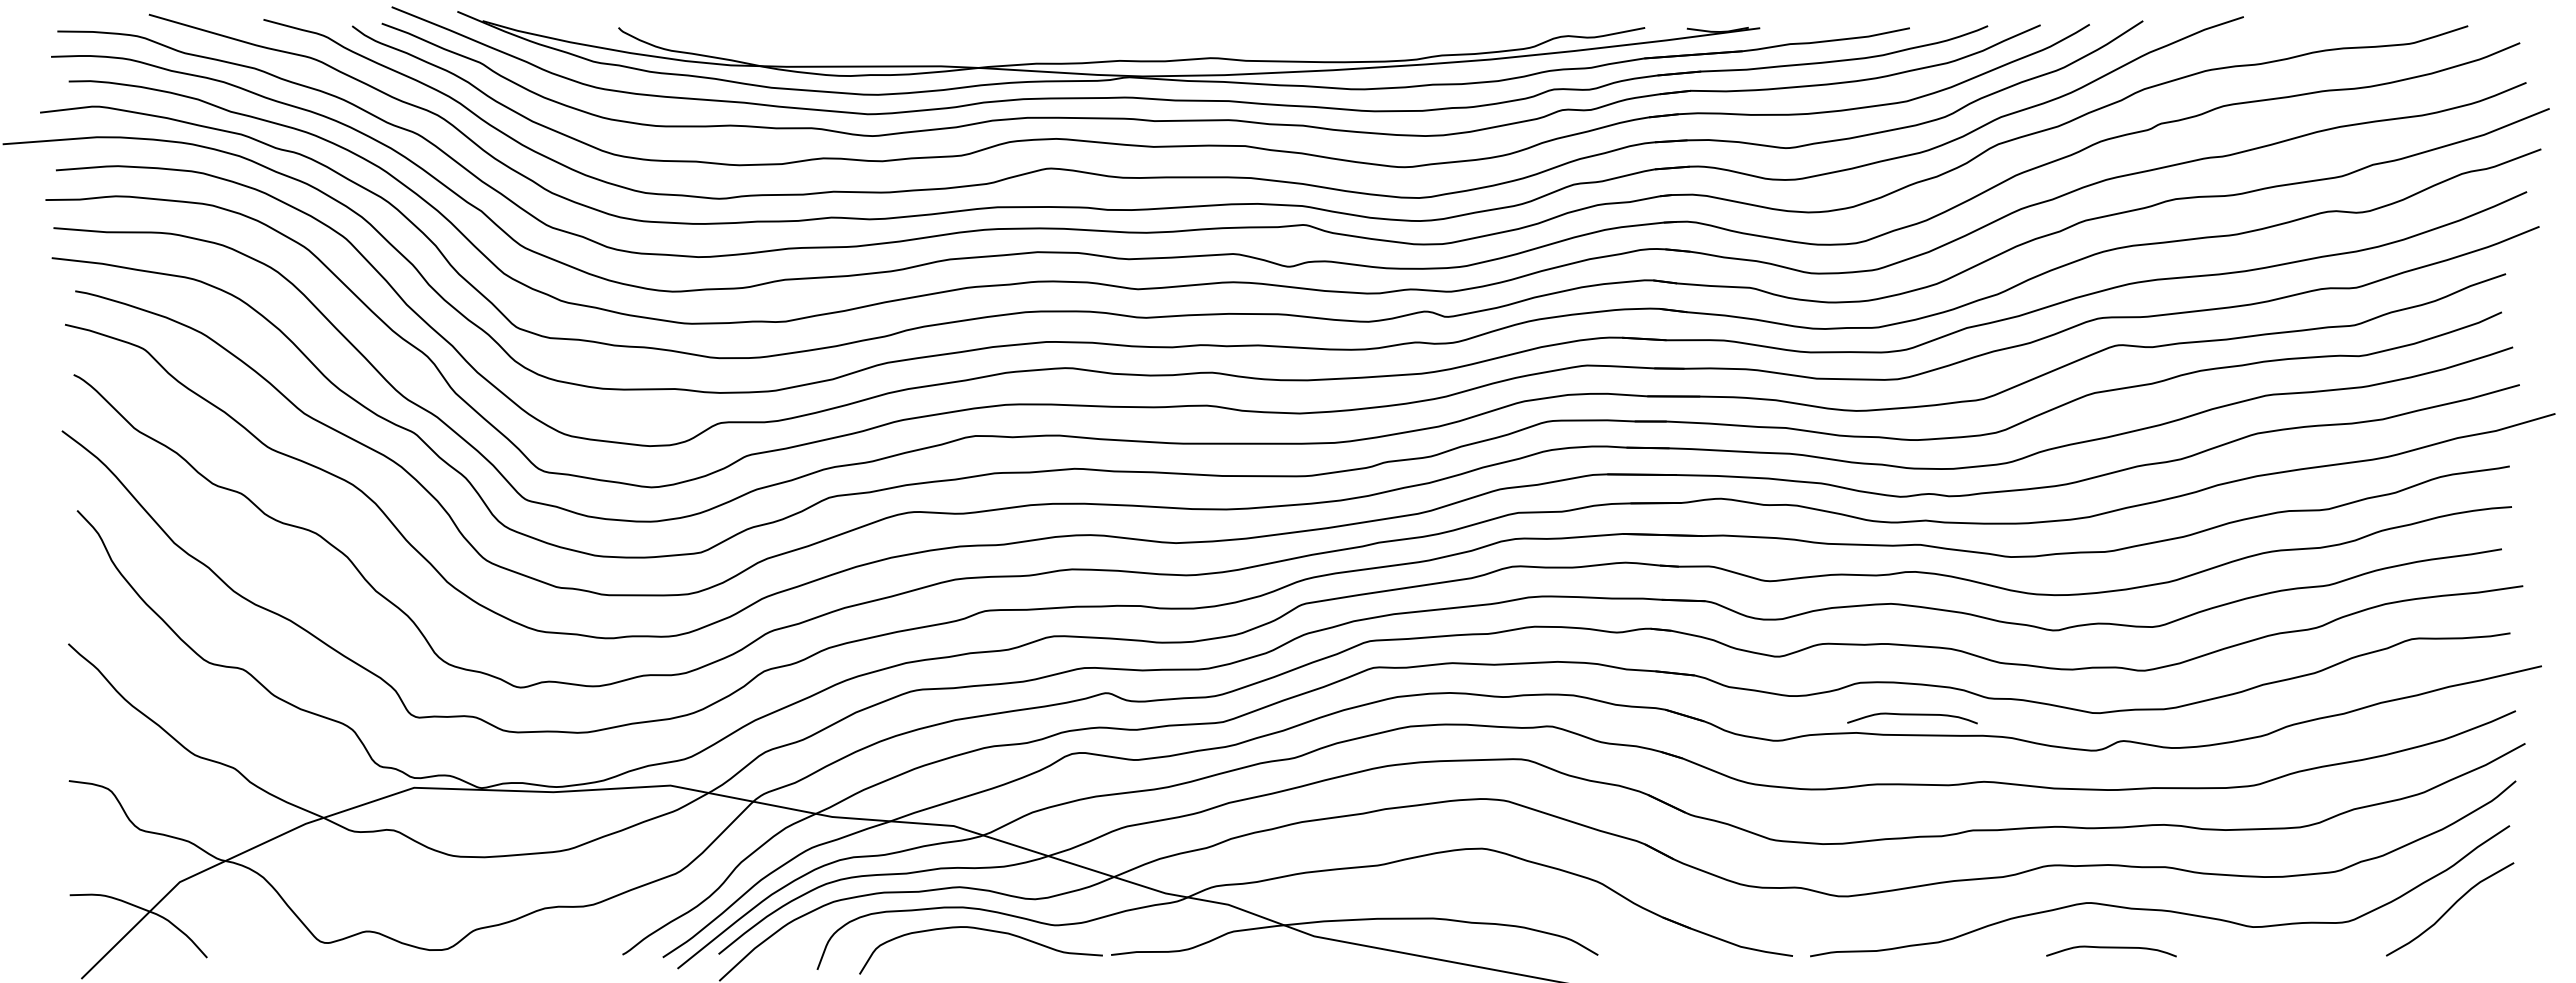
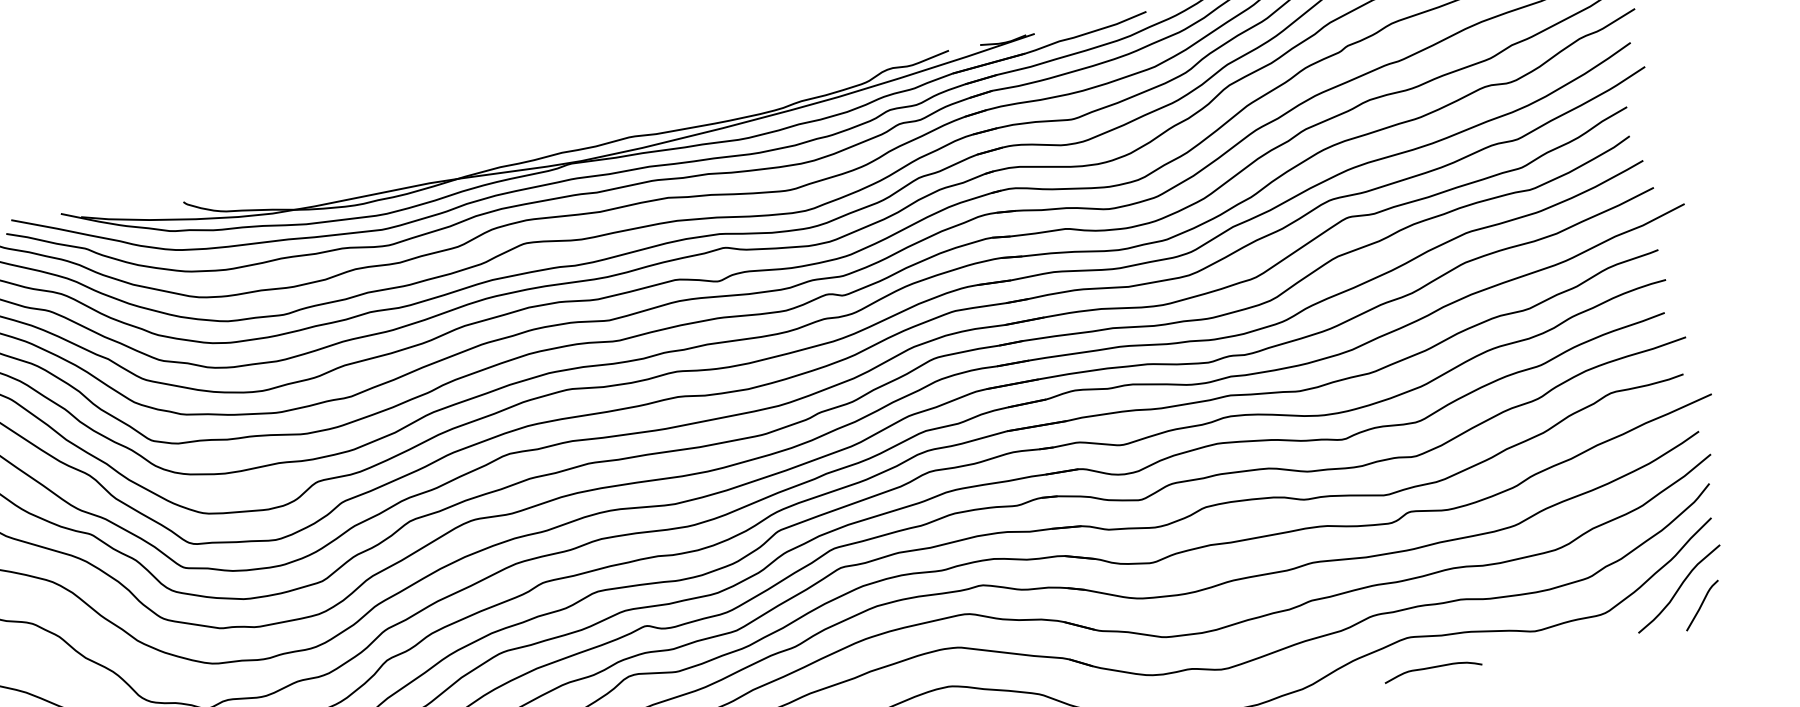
curve: (1912, 715) -> (1249, 523), removed
curve: (2475, 936) -> (1702, 605), added

